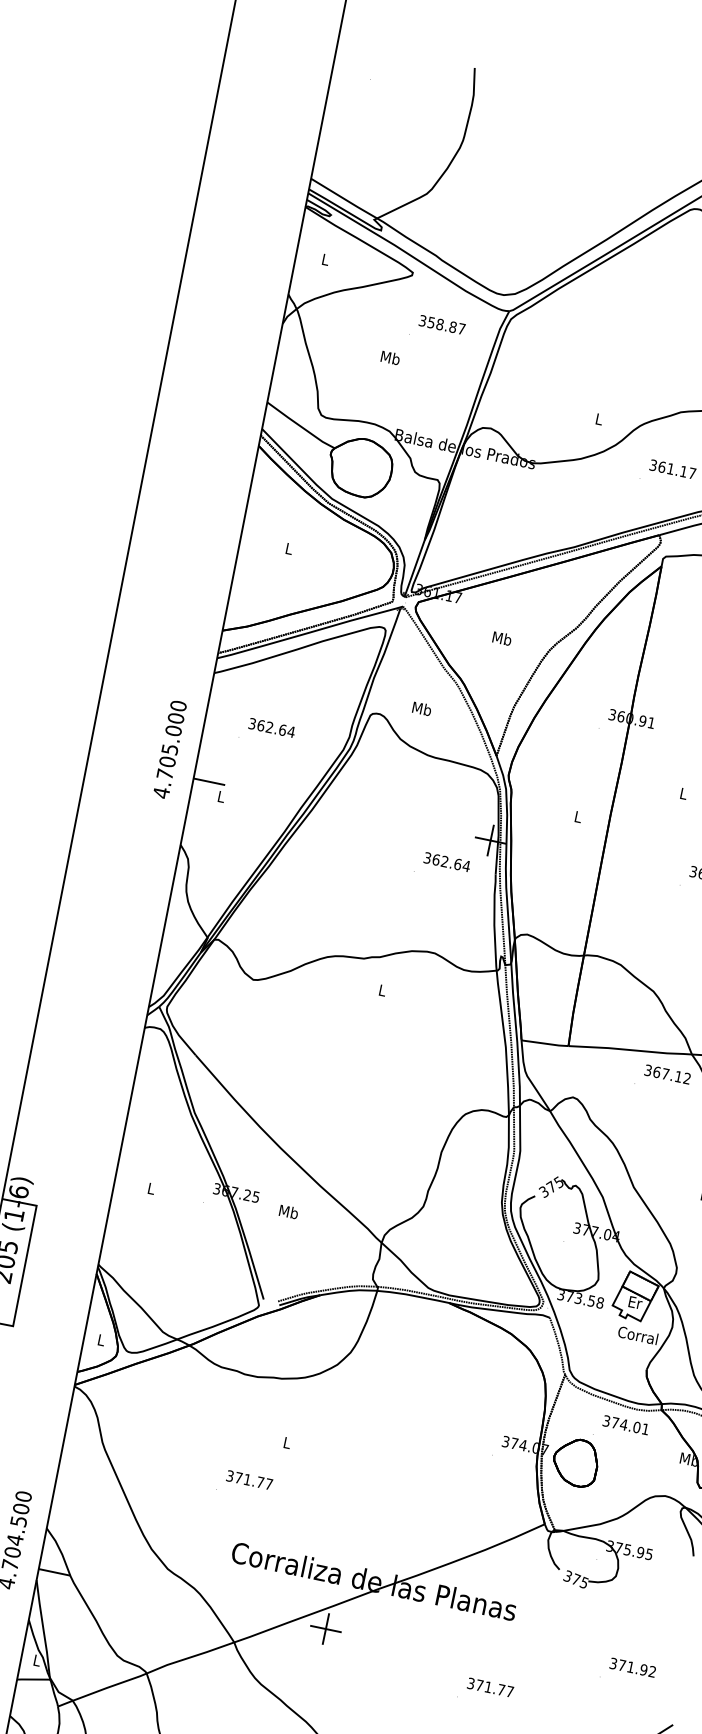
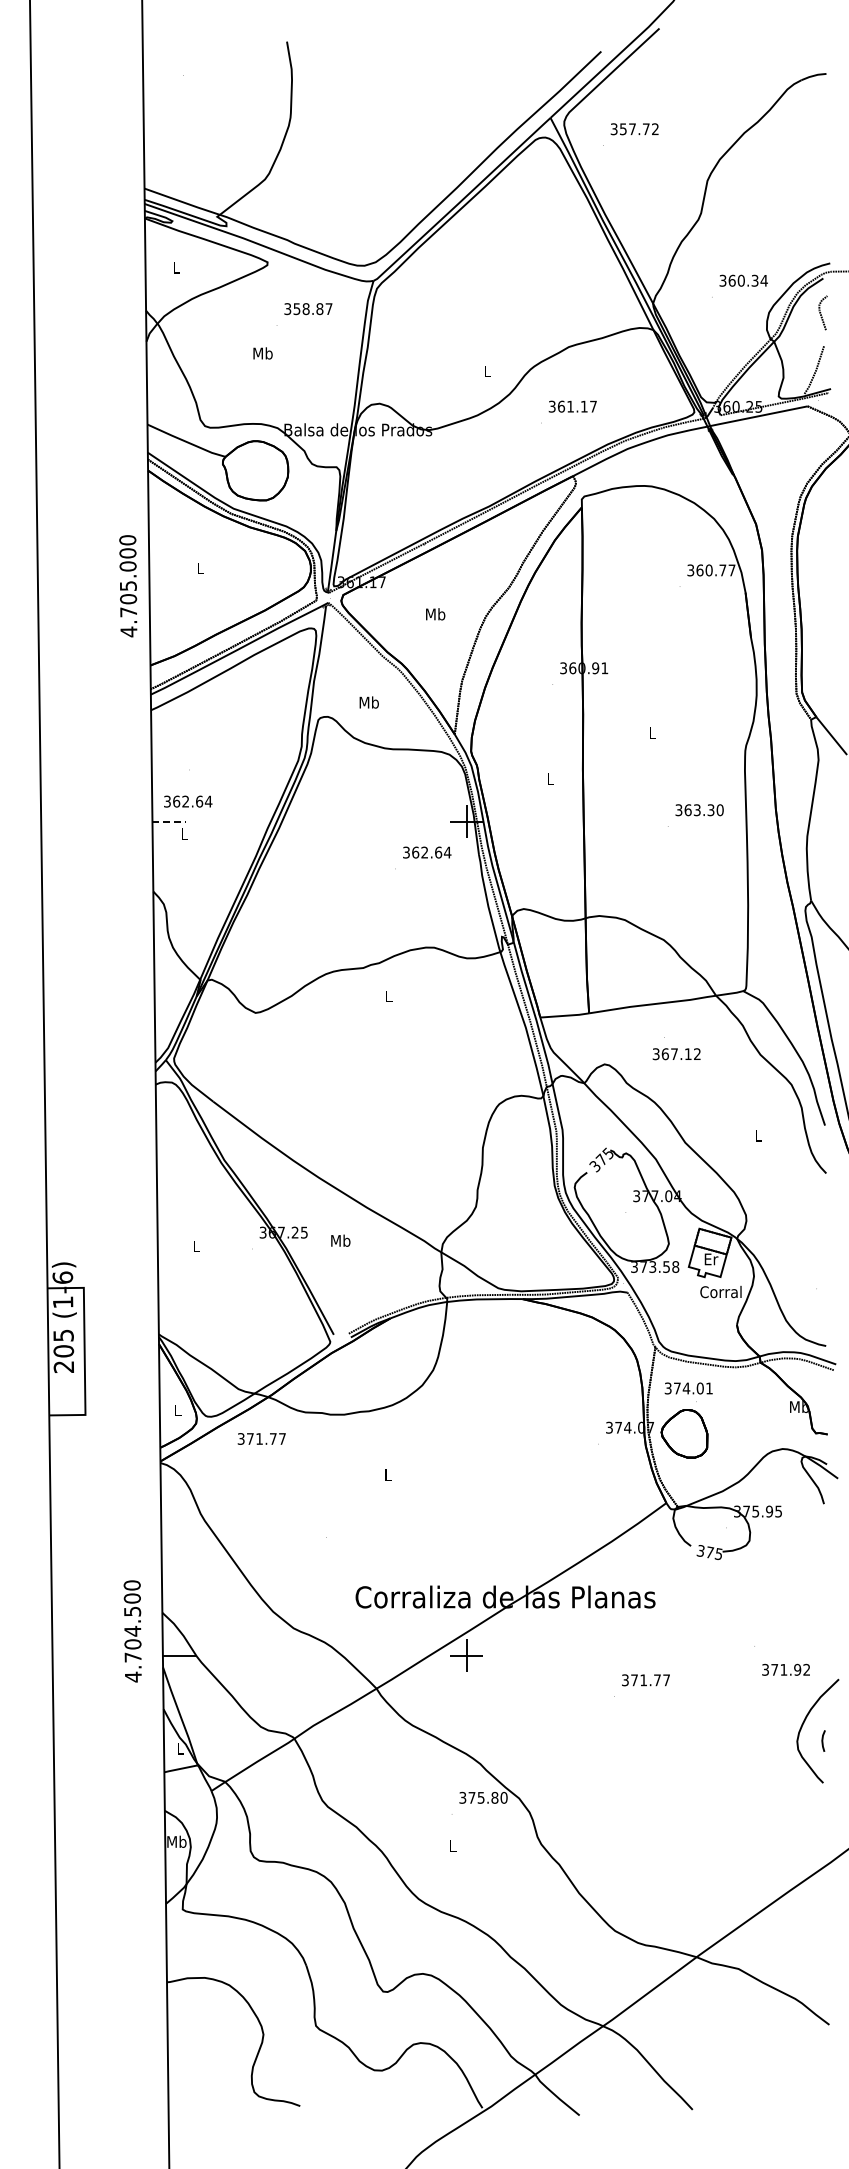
text: (272, 727) -> (188, 801), moved
text: (170, 749) -> (128, 586), moved
line: (209, 781) -> (169, 821), solid -> dashed
text: (667, 1074) -> (676, 1054), moved
text: (625, 1425) -> (688, 1388), moved
text: (249, 1479) -> (261, 1438), moved
text: (632, 1667) -> (785, 1669), moved

